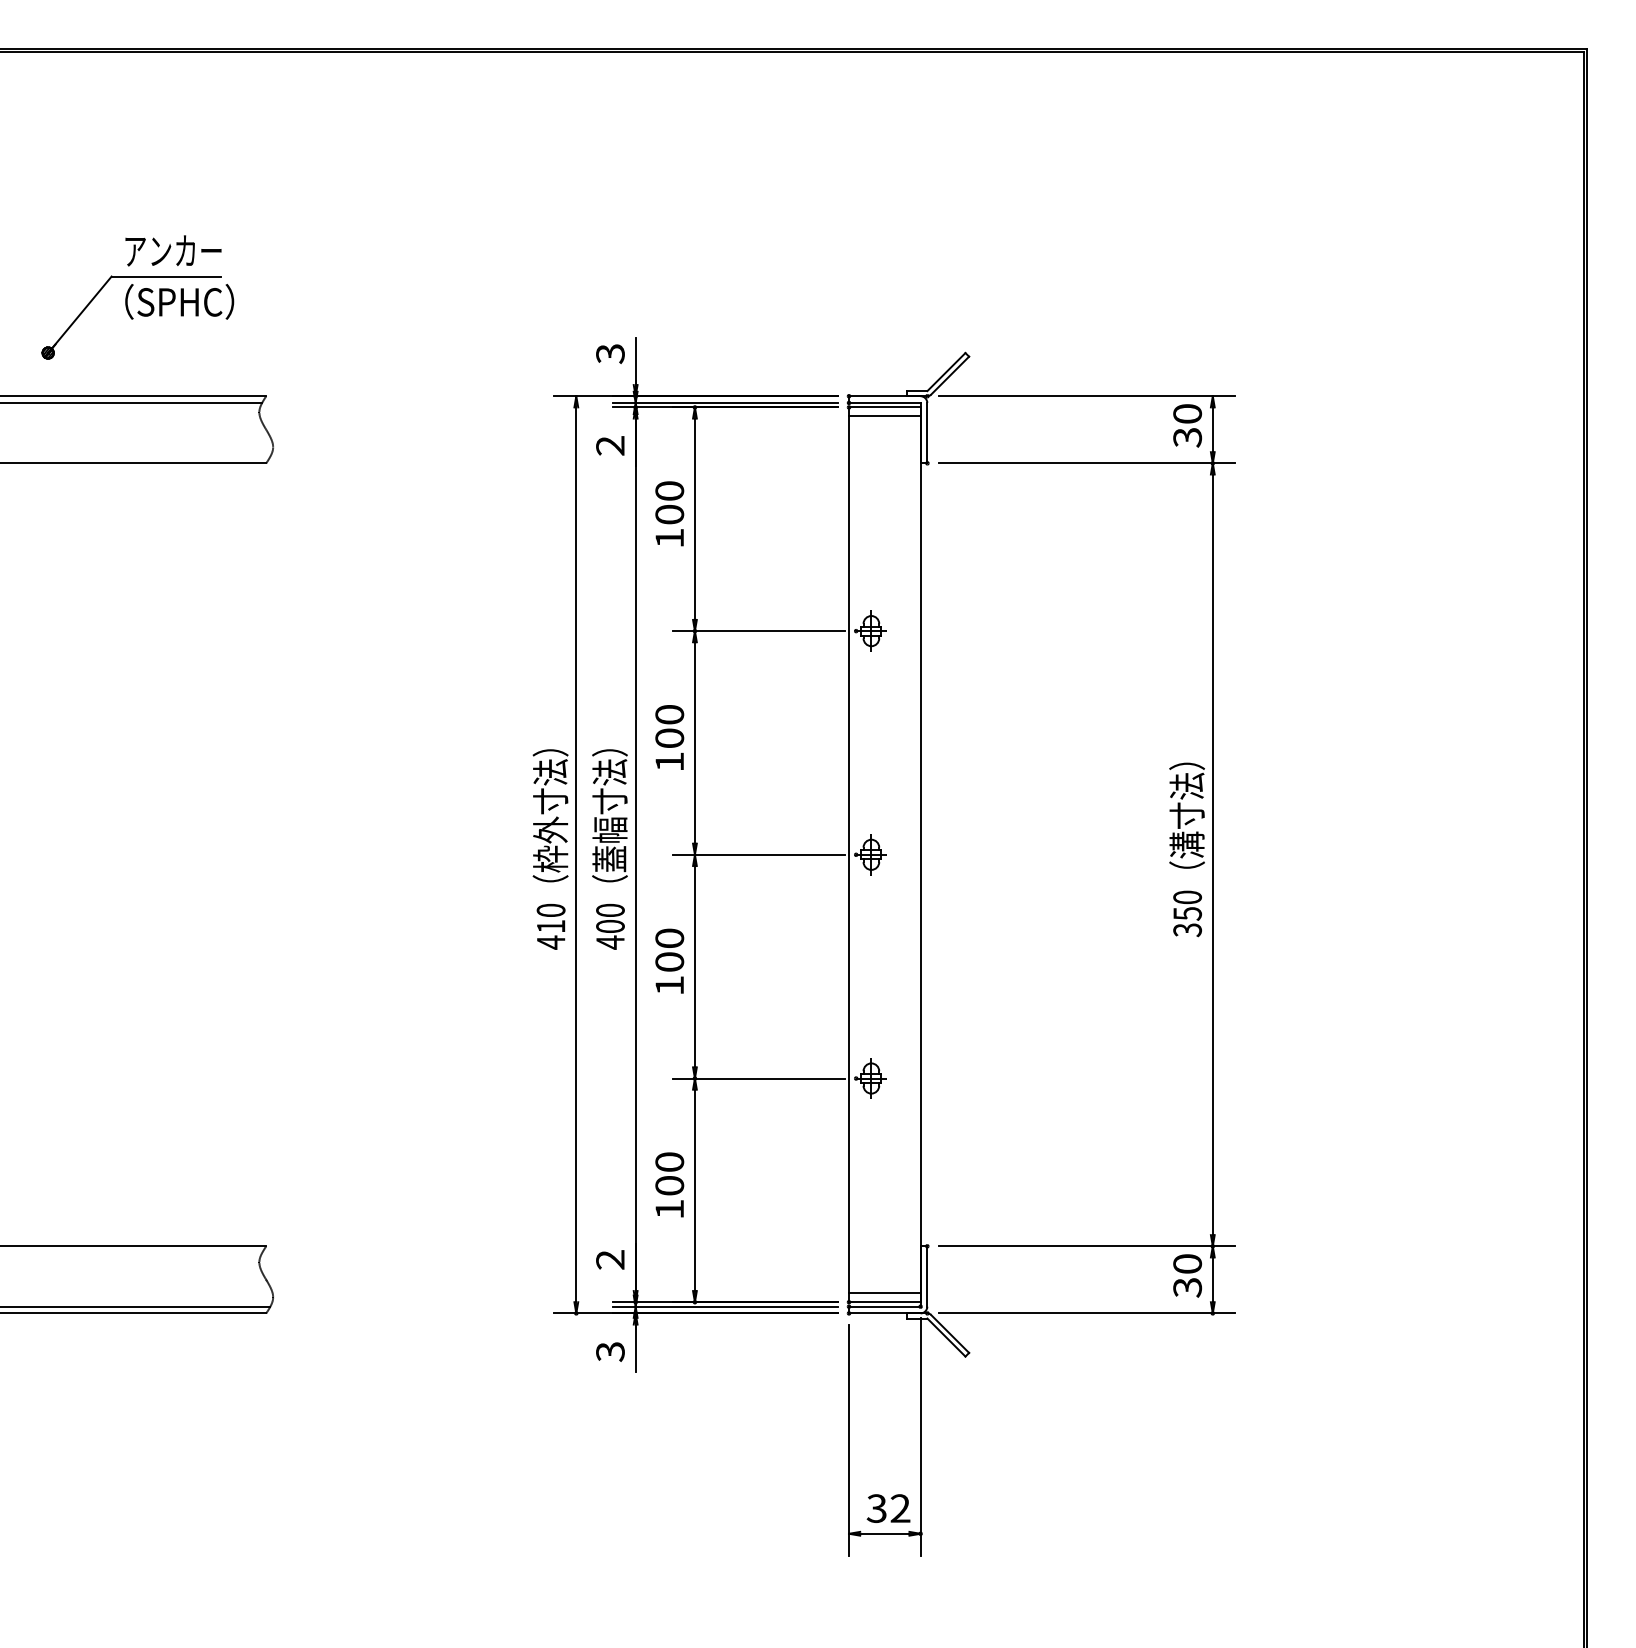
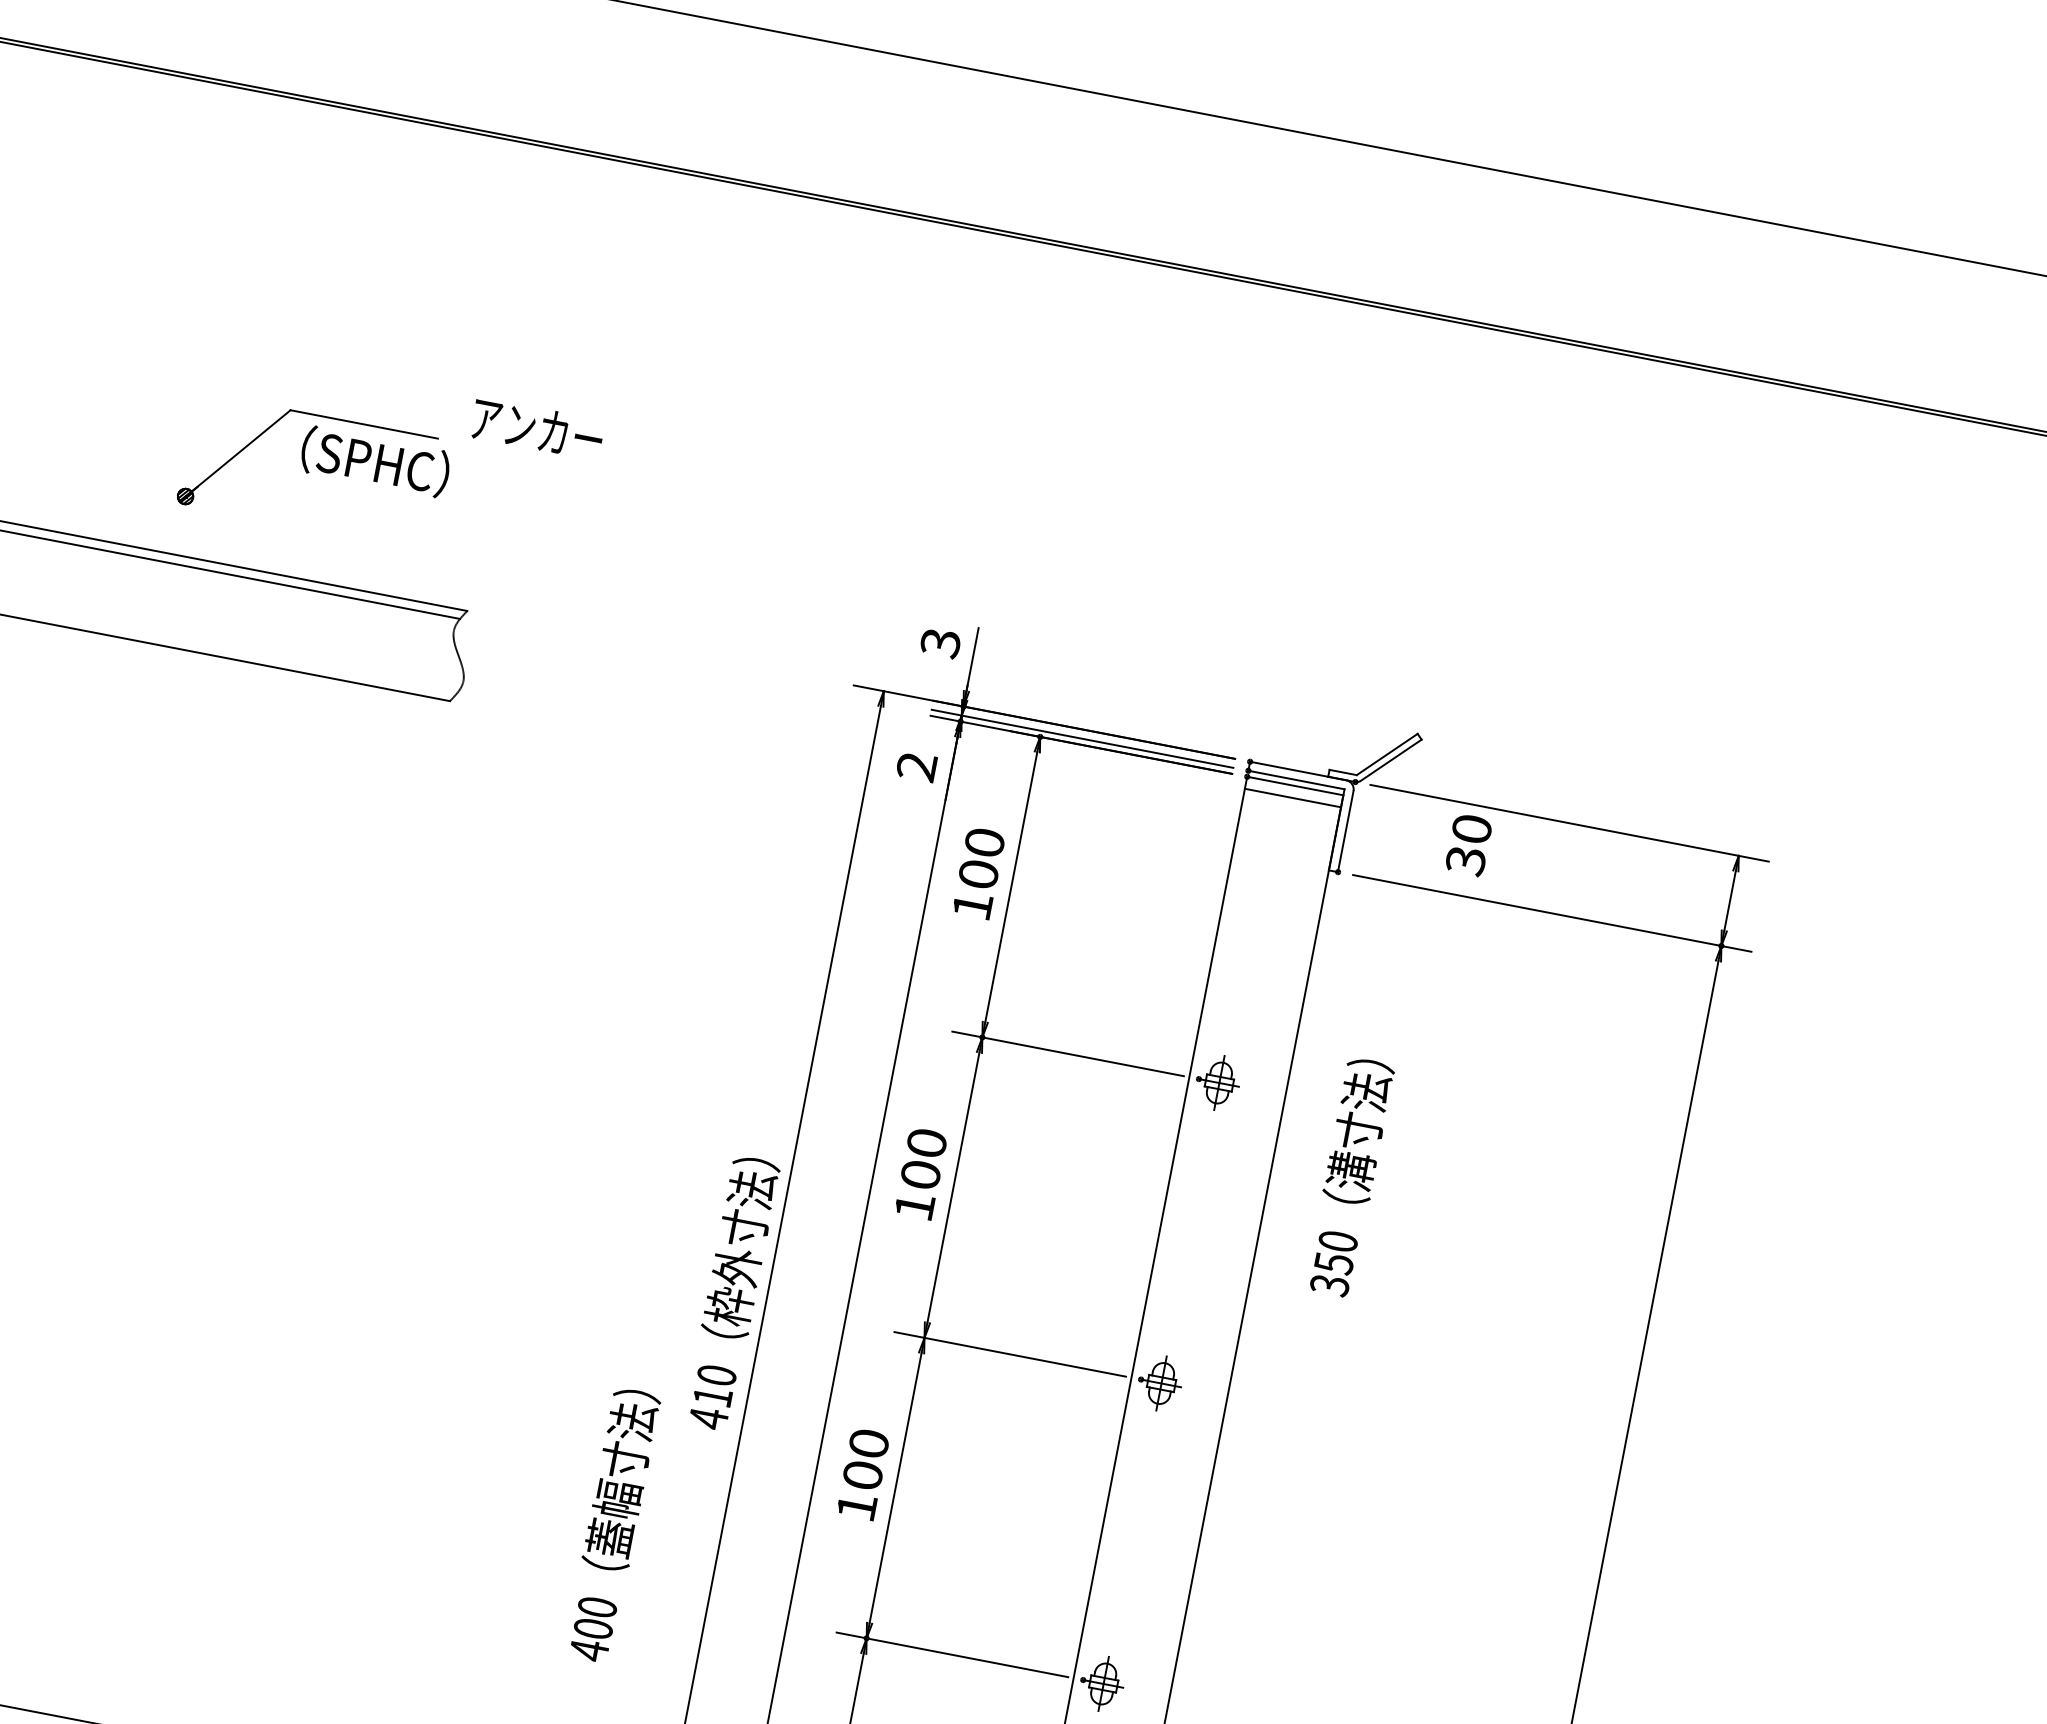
text: (173, 250) -> (537, 428), moved
text: (1187, 425) -> (1468, 844), moved
text: (609, 849) -> (612, 1525), moved
text: (1186, 849) -> (1349, 1176), moved

